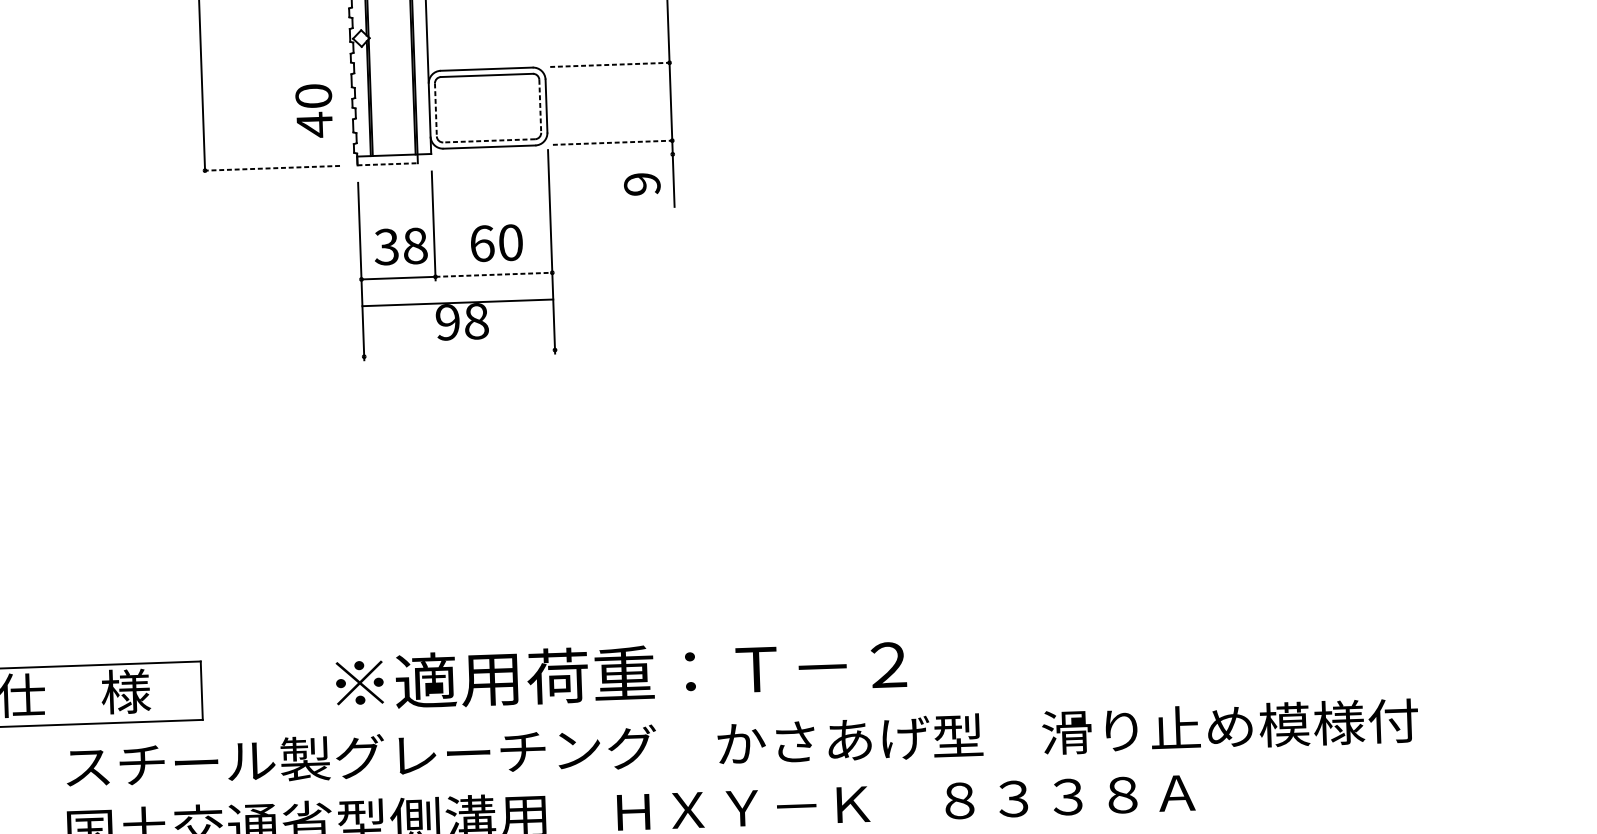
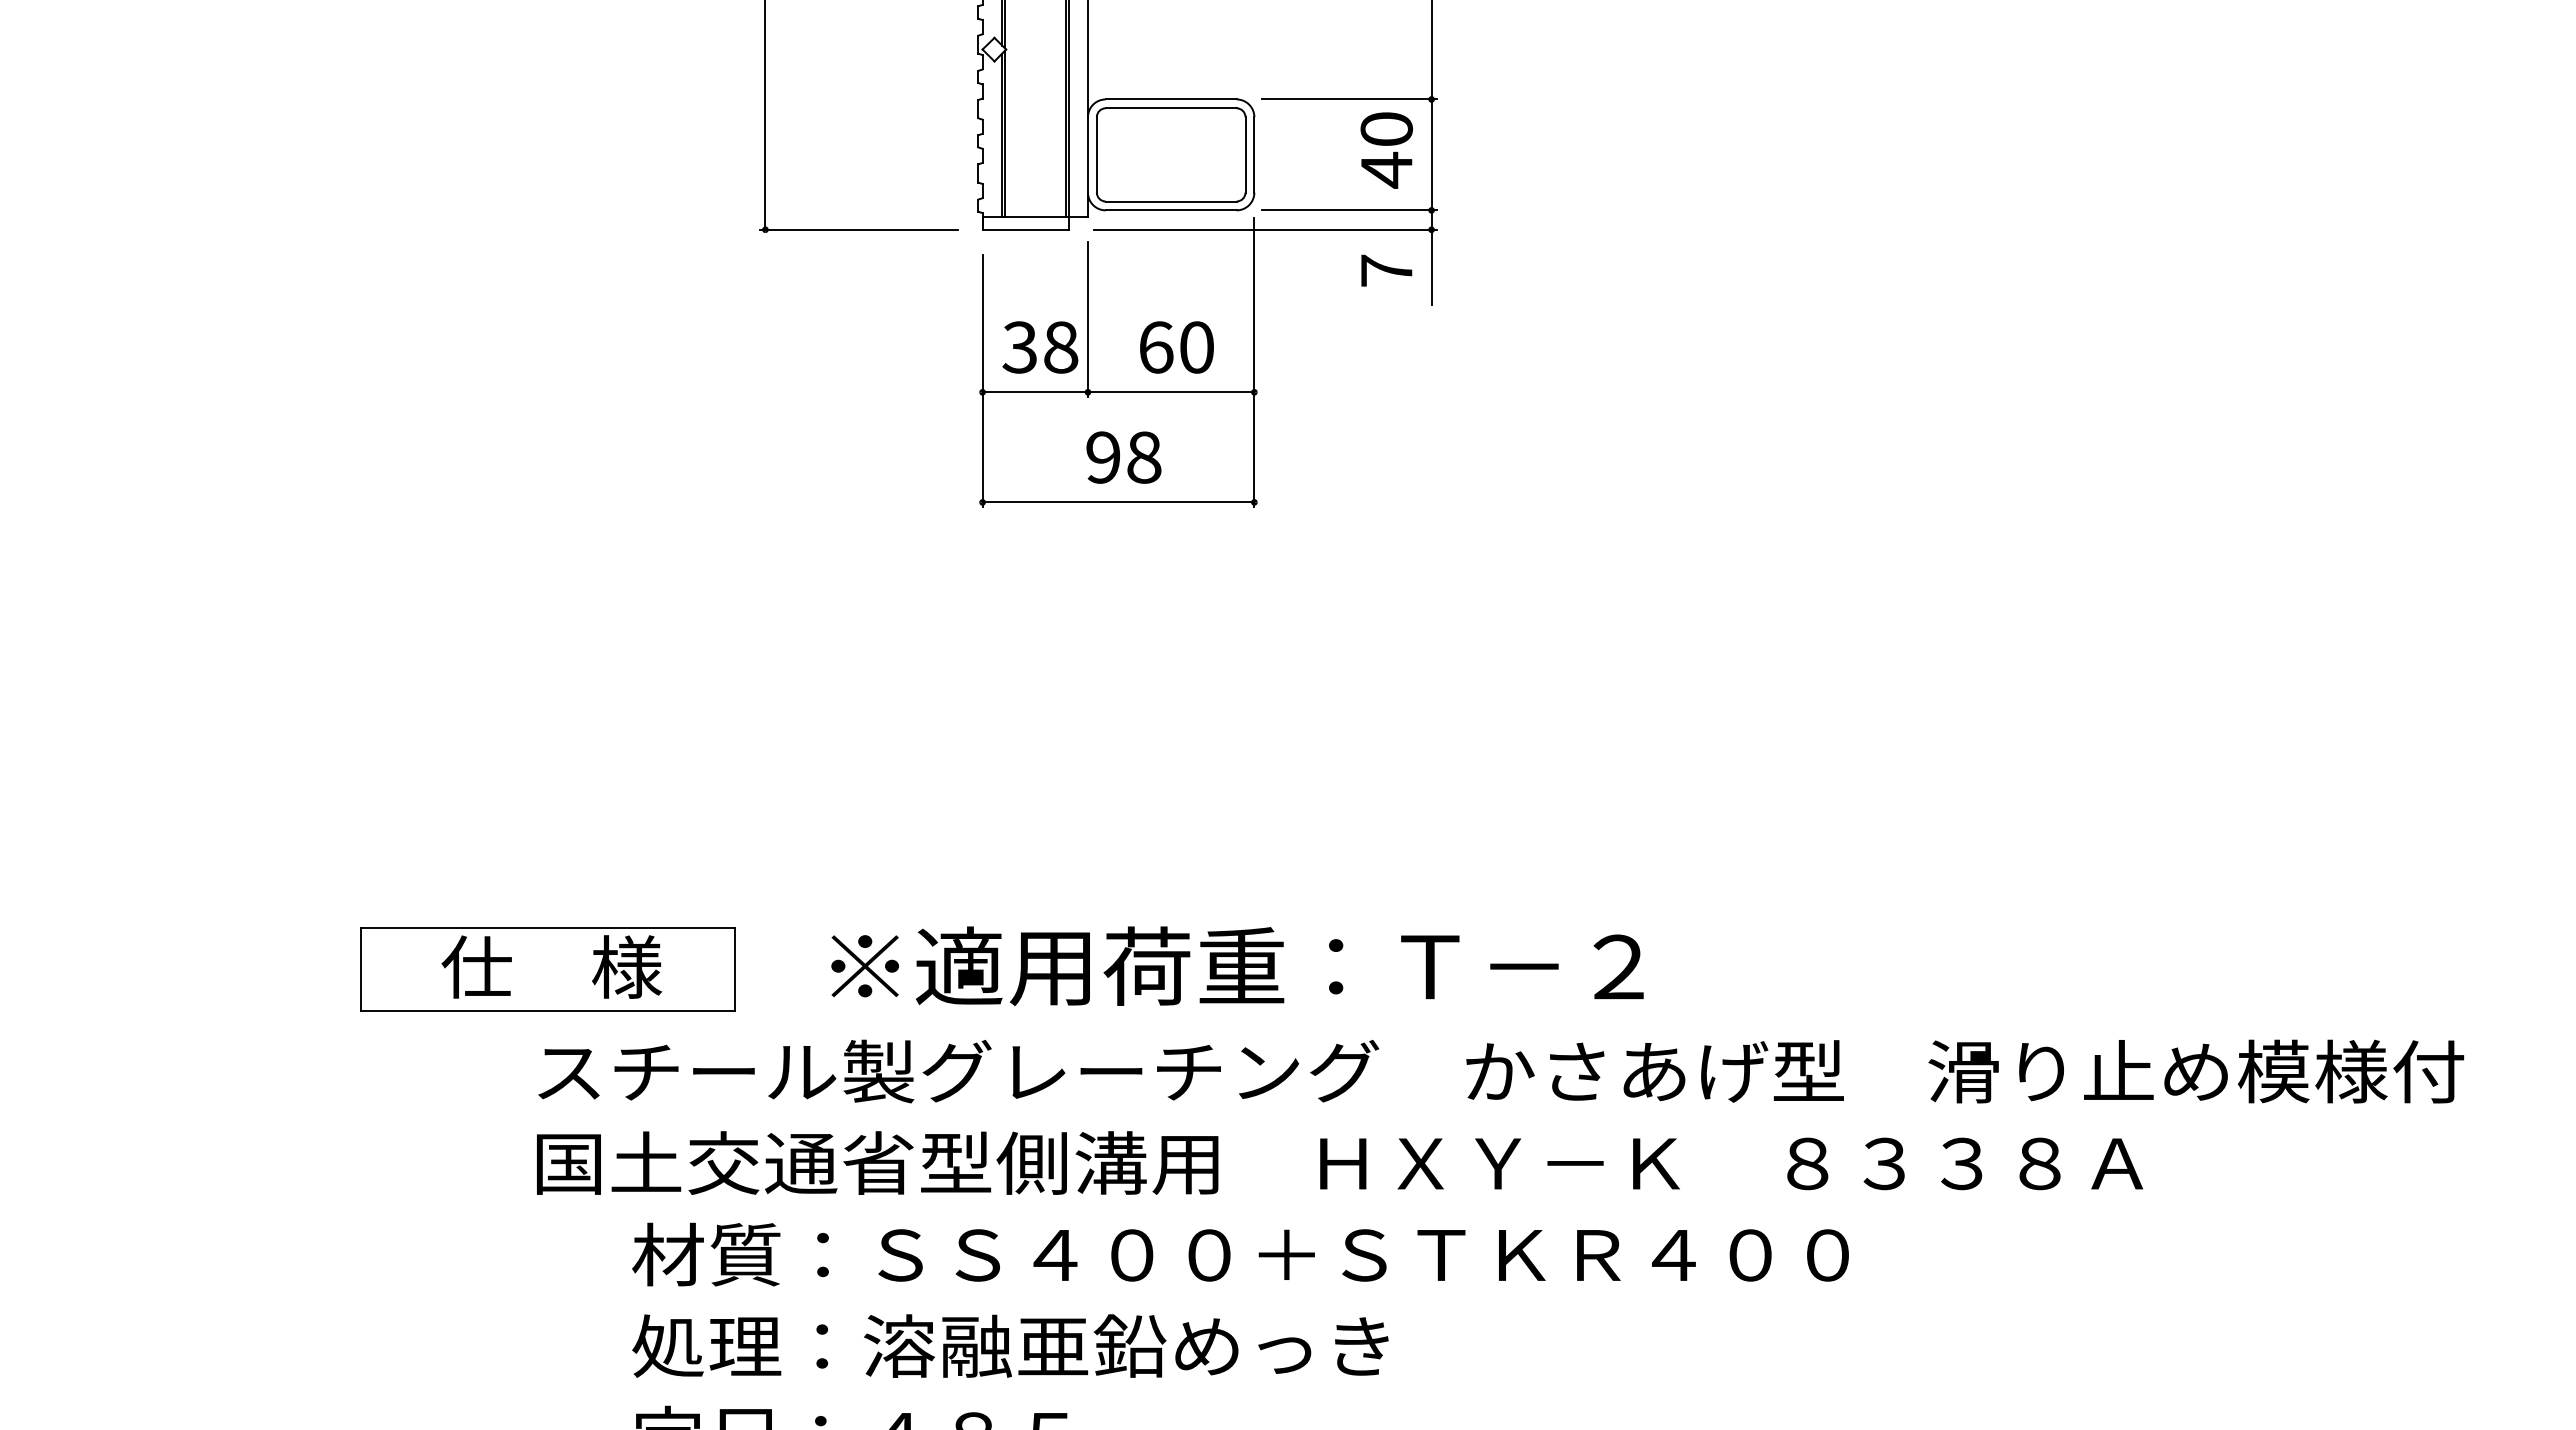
line: (611, 64) -> (1349, 99), dashed -> solid
line: (540, 106) -> (1245, 154), dashed -> solid
line: (435, 109) -> (1096, 154), dashed -> solid
text: (314, 111) -> (1386, 150), moved
line: (488, 140) -> (1170, 201), dashed -> solid
line: (614, 142) -> (1349, 210), dashed -> solid
line: (555, 158) -> (1264, 229), added
line: (387, 164) -> (1025, 229), dashed -> solid
line: (271, 168) -> (859, 229), dashed -> solid
text: (642, 184) -> (1386, 270), 9 -> 7
line: (494, 274) -> (1171, 392), dashed -> solid
line: (457, 302) -> (1118, 502), moved
text: (621, 673) -> (1237, 965), moved

